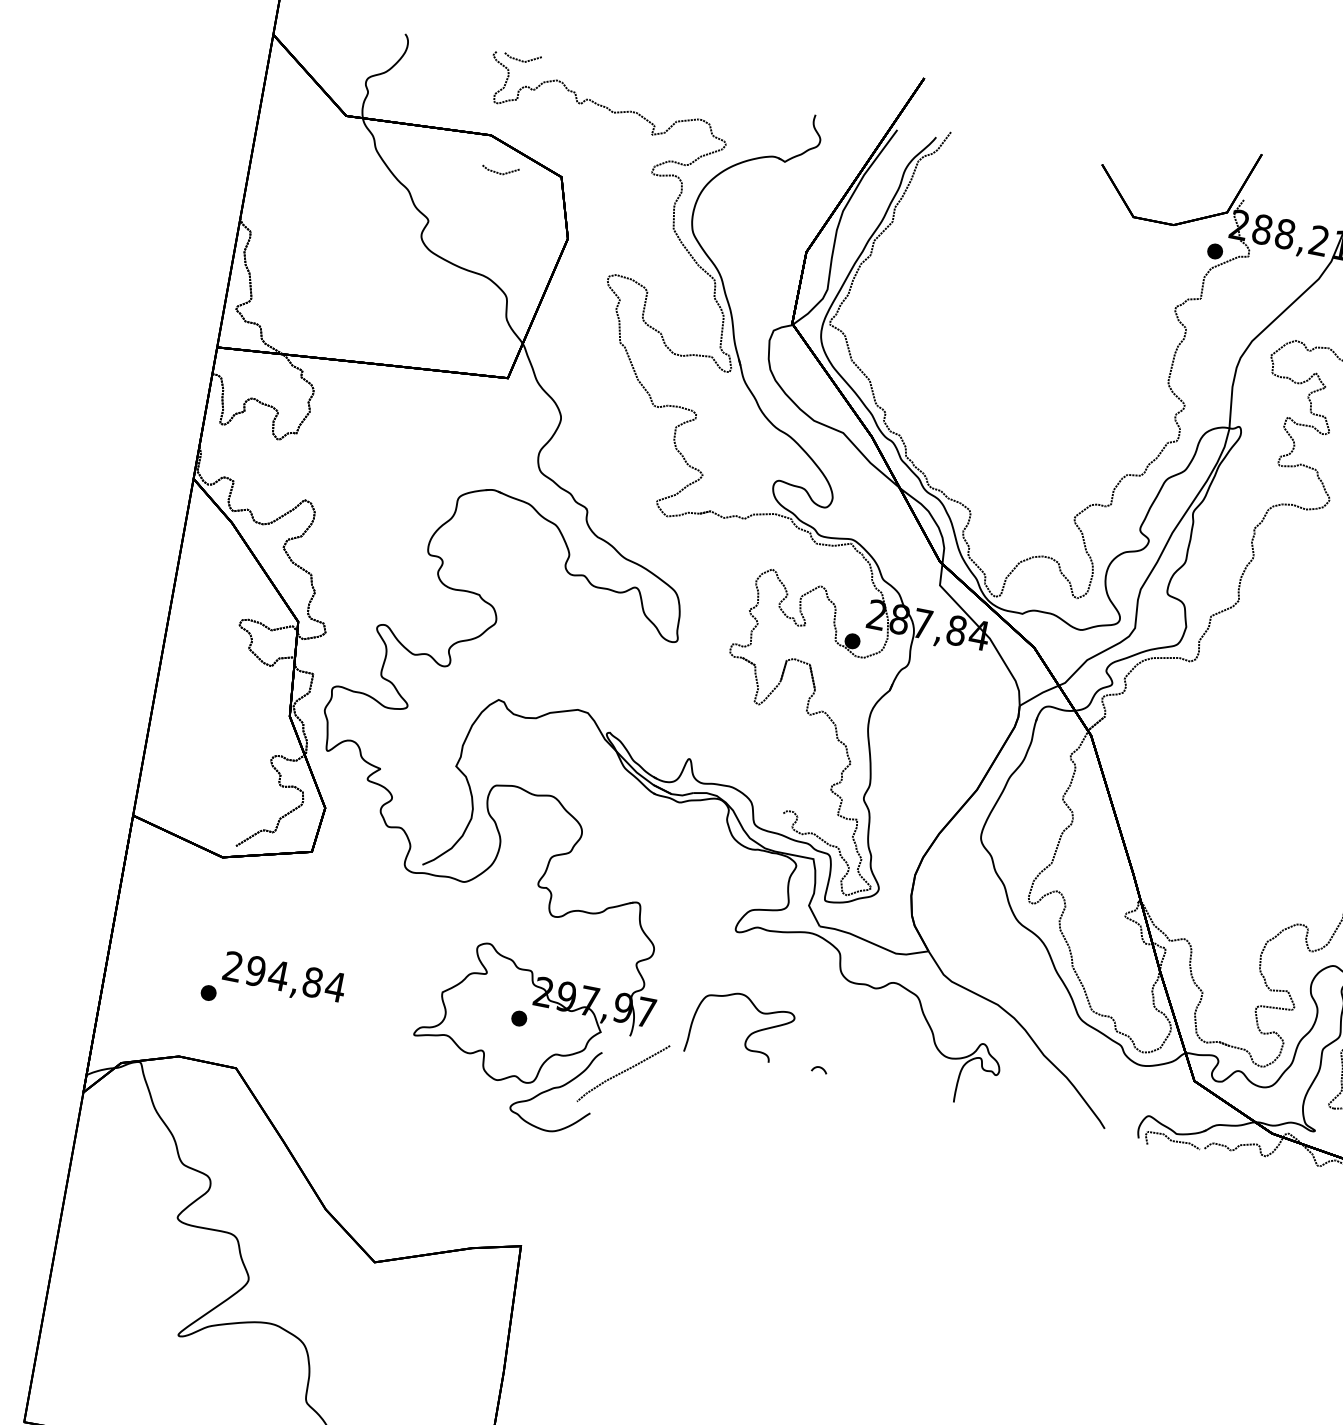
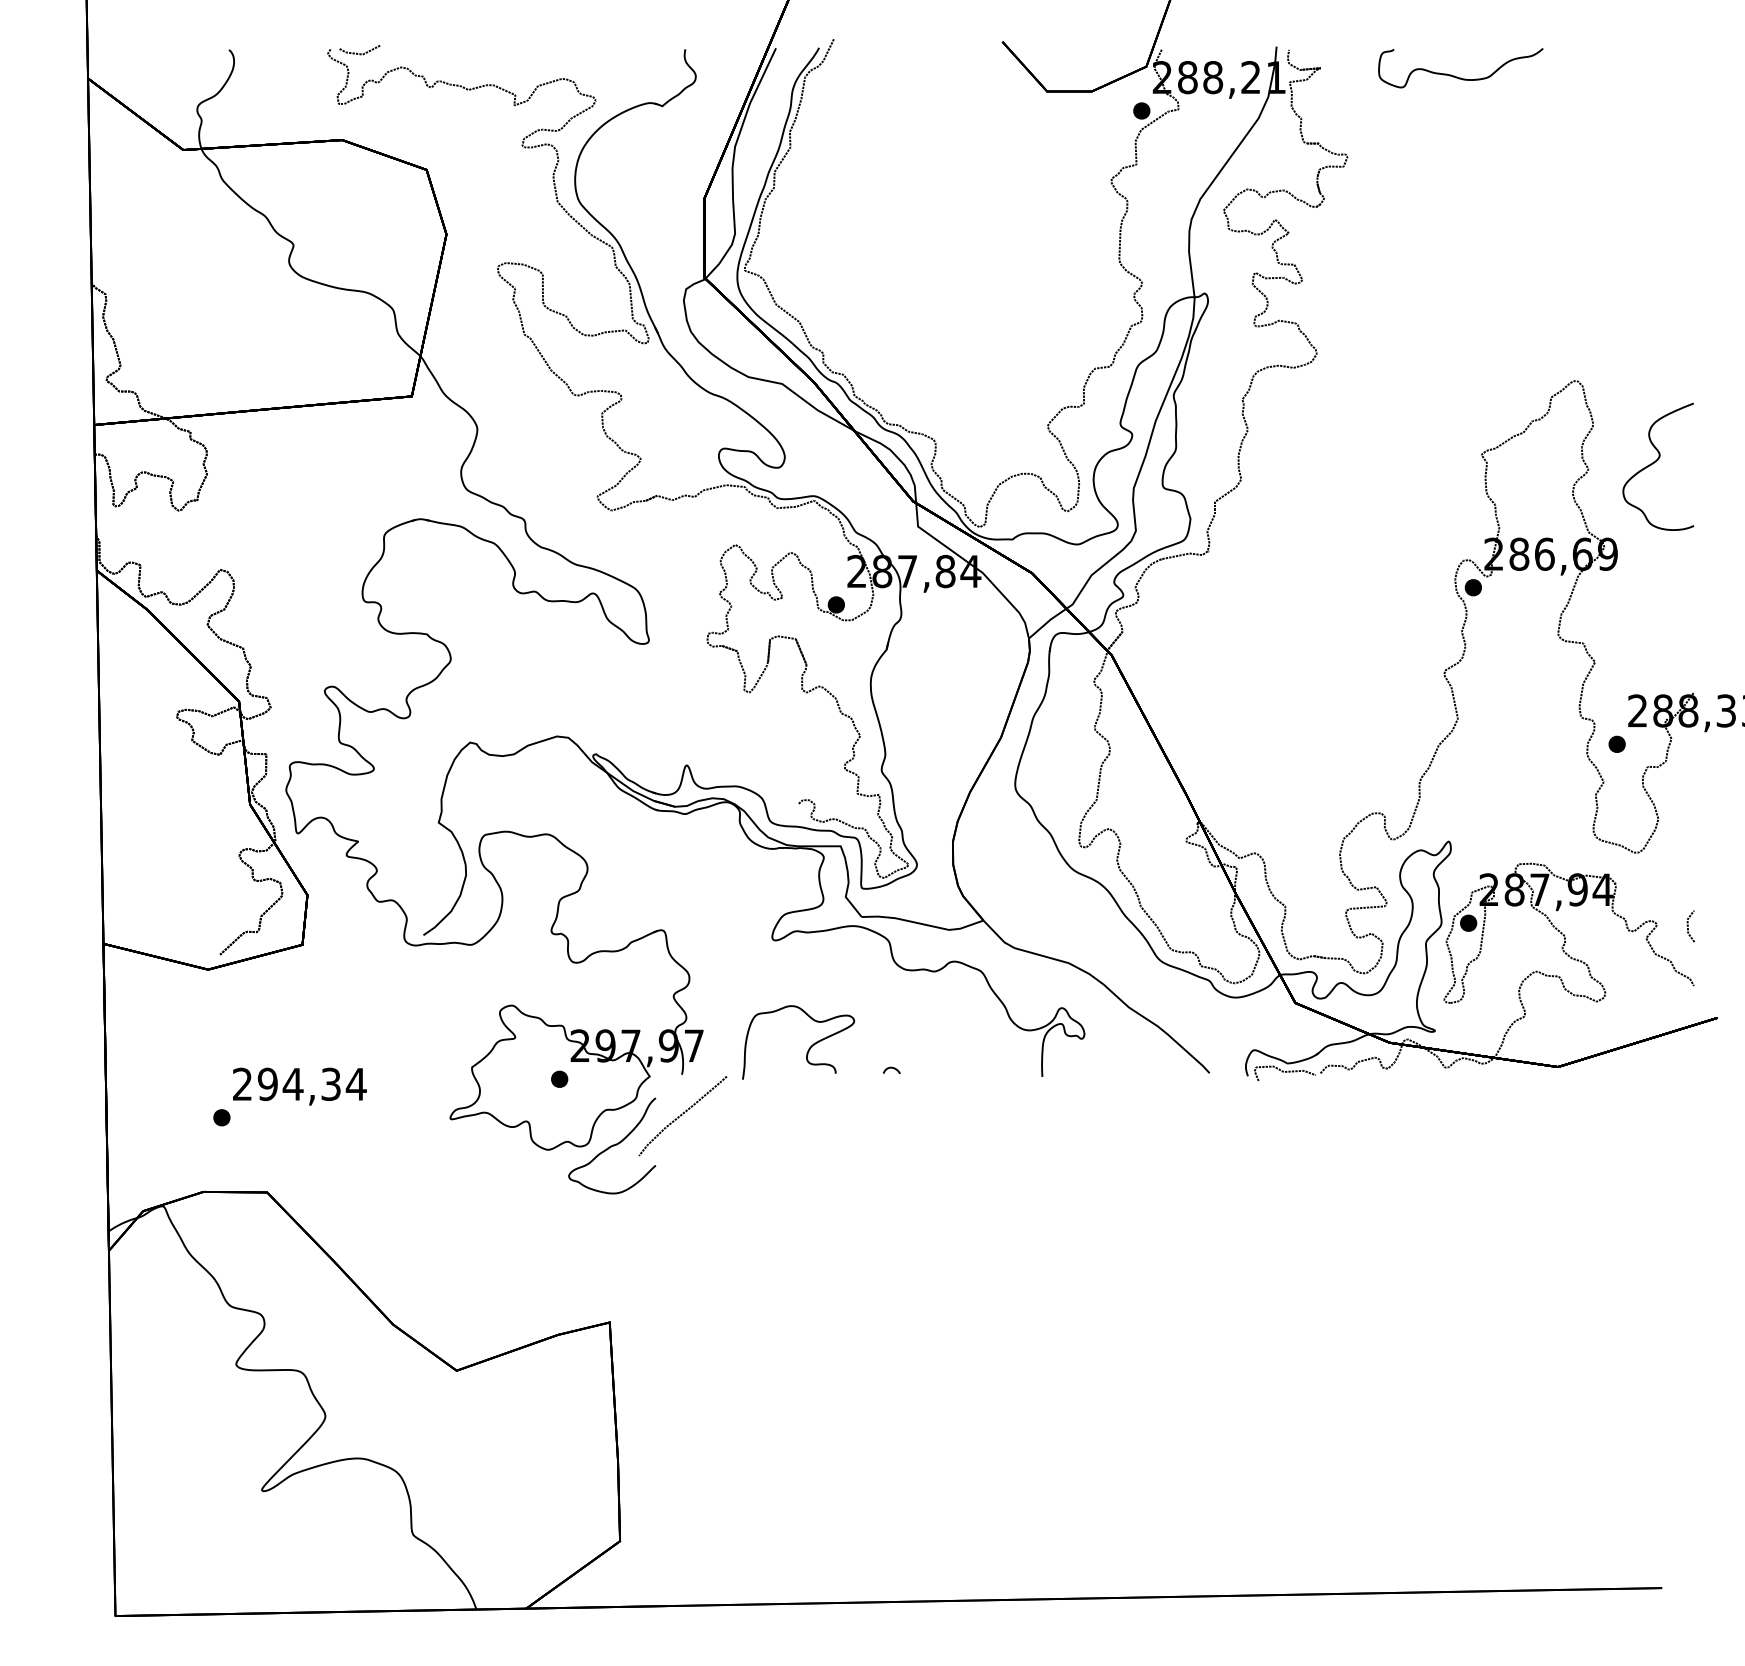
line: (499, 172) -> (359, 178), removed
text: (313, 982) -> (331, 1084), 294,84 -> 294,34

